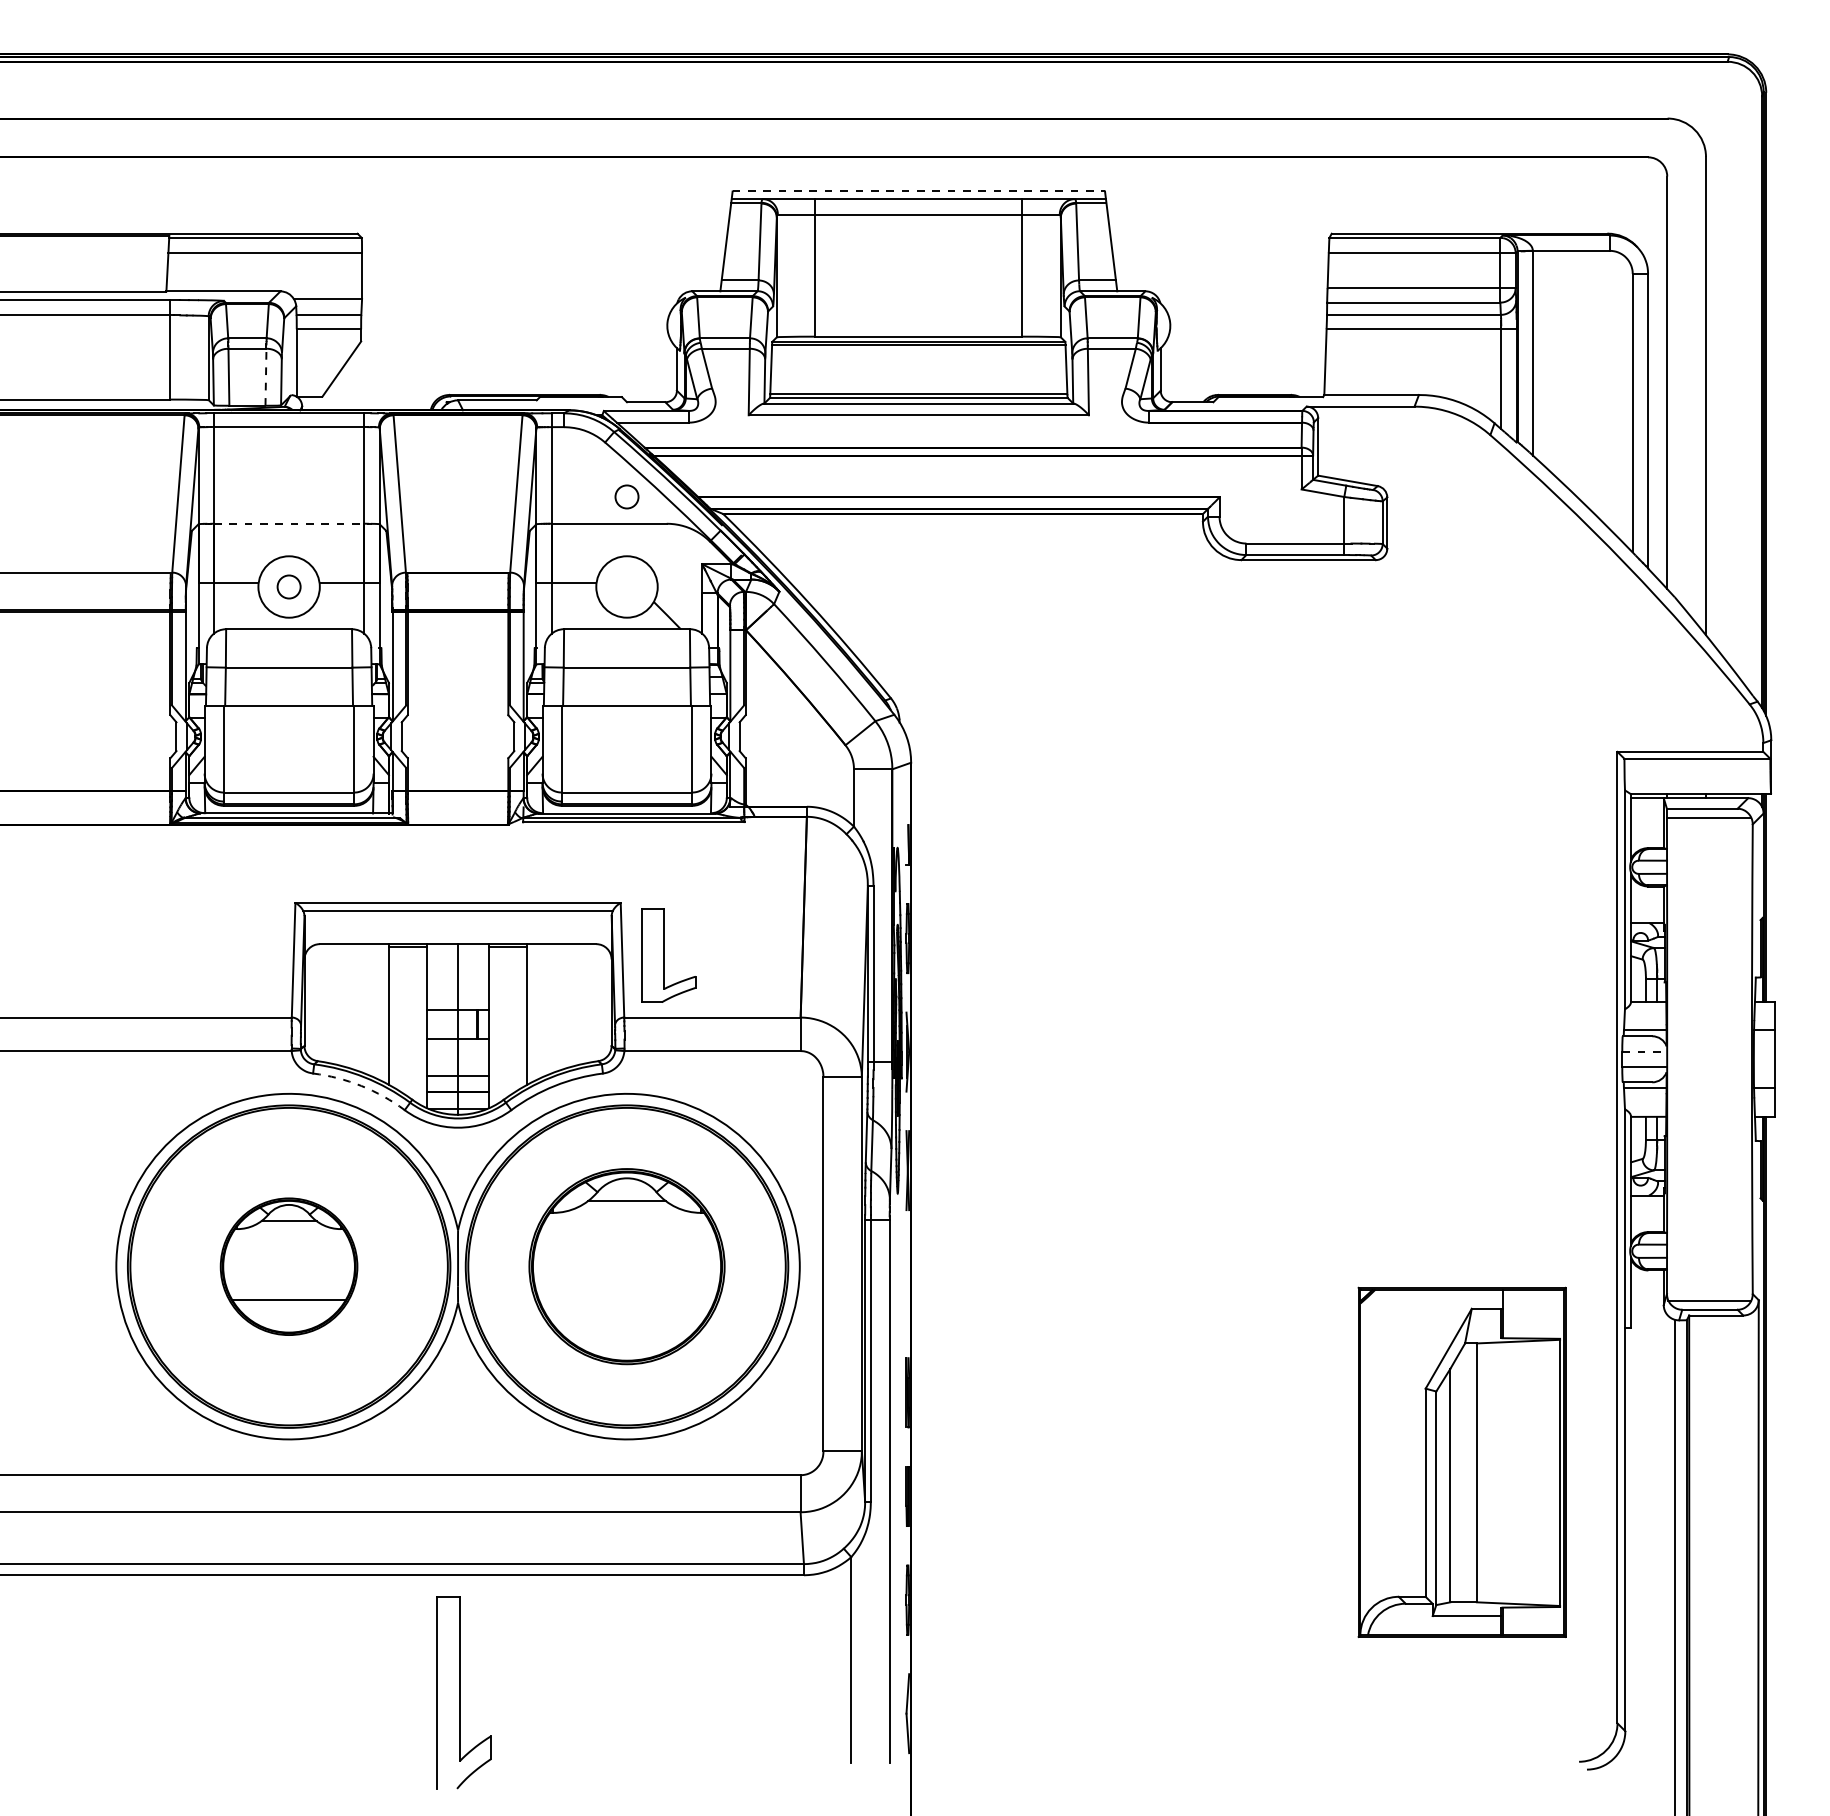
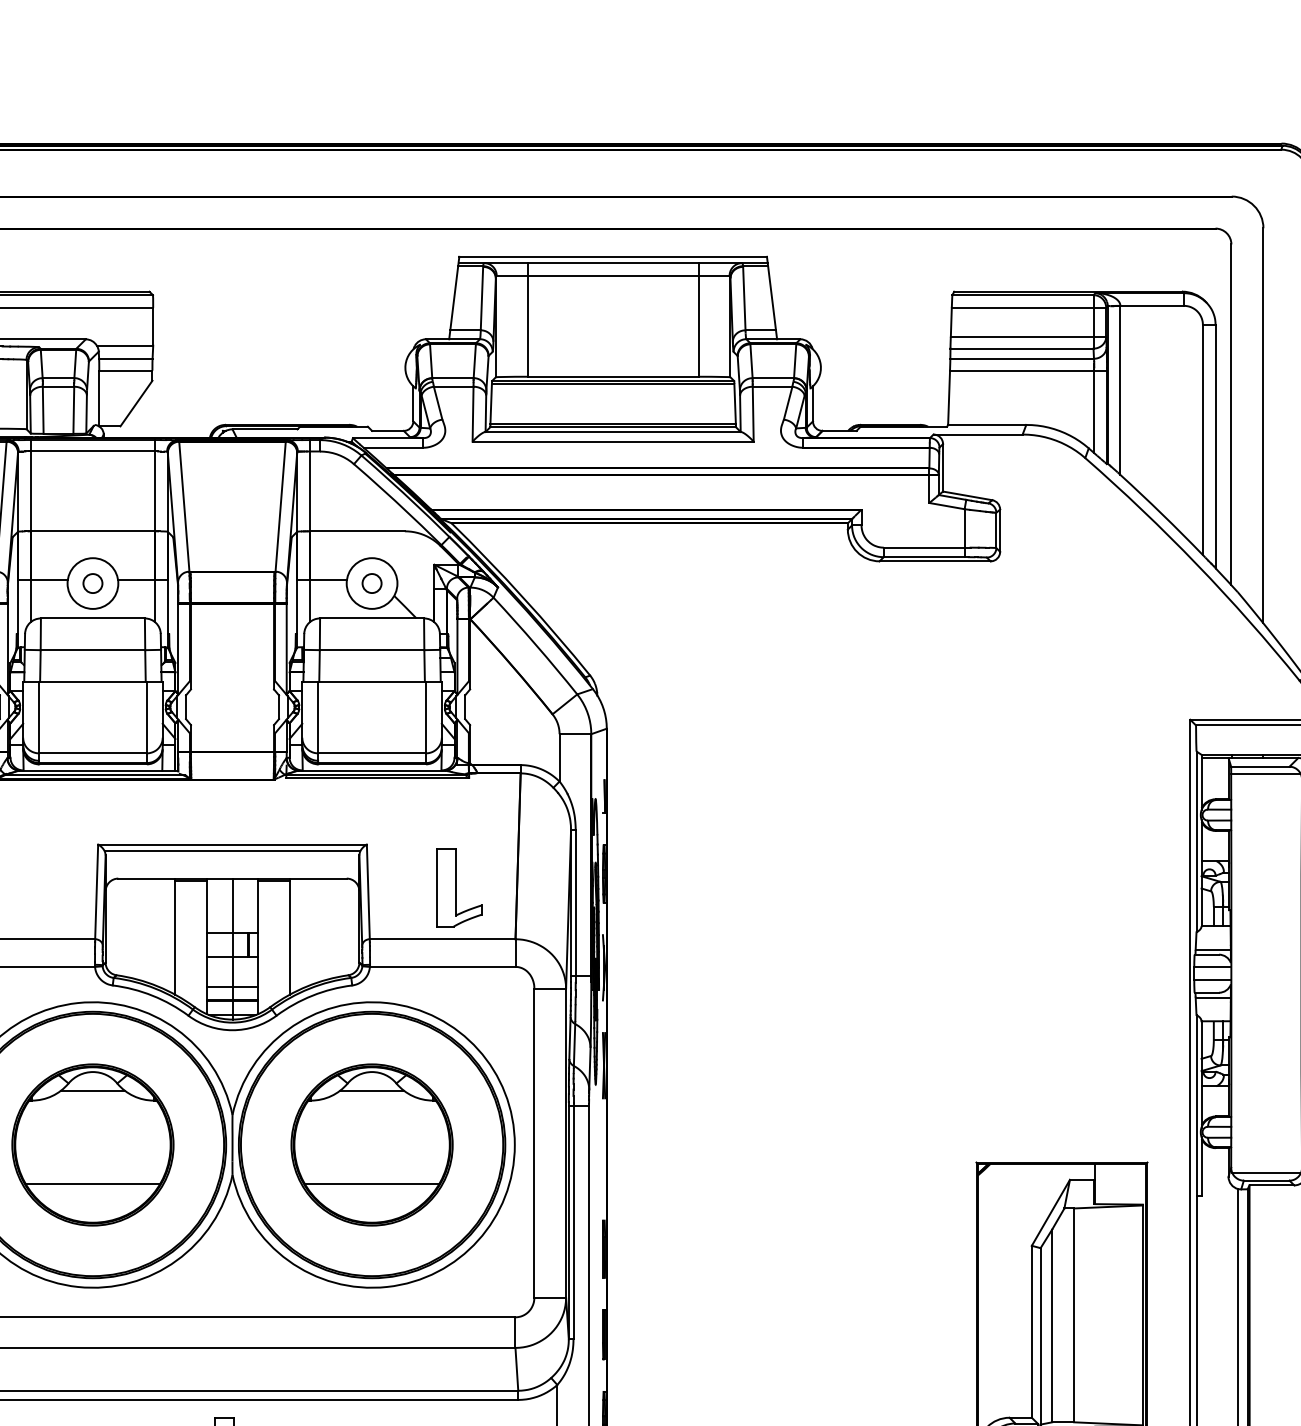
line: (919, 191) -> (613, 256), dashed -> solid
line: (265, 377) -> (73, 410), dashed -> solid
circle: (626, 496) -> (371, 583), moved
line: (289, 523) -> (93, 531), dashed -> solid
part: (668, 955) -> (459, 887), moved
line: (1644, 1051) -> (1212, 967), dashed -> solid
arc: (361, 1085) -> (152, 995), dashed -> solid
part: (288, 1266) -> (92, 1144), size x1.43
line: (626, 1313) -> (371, 1183), added

